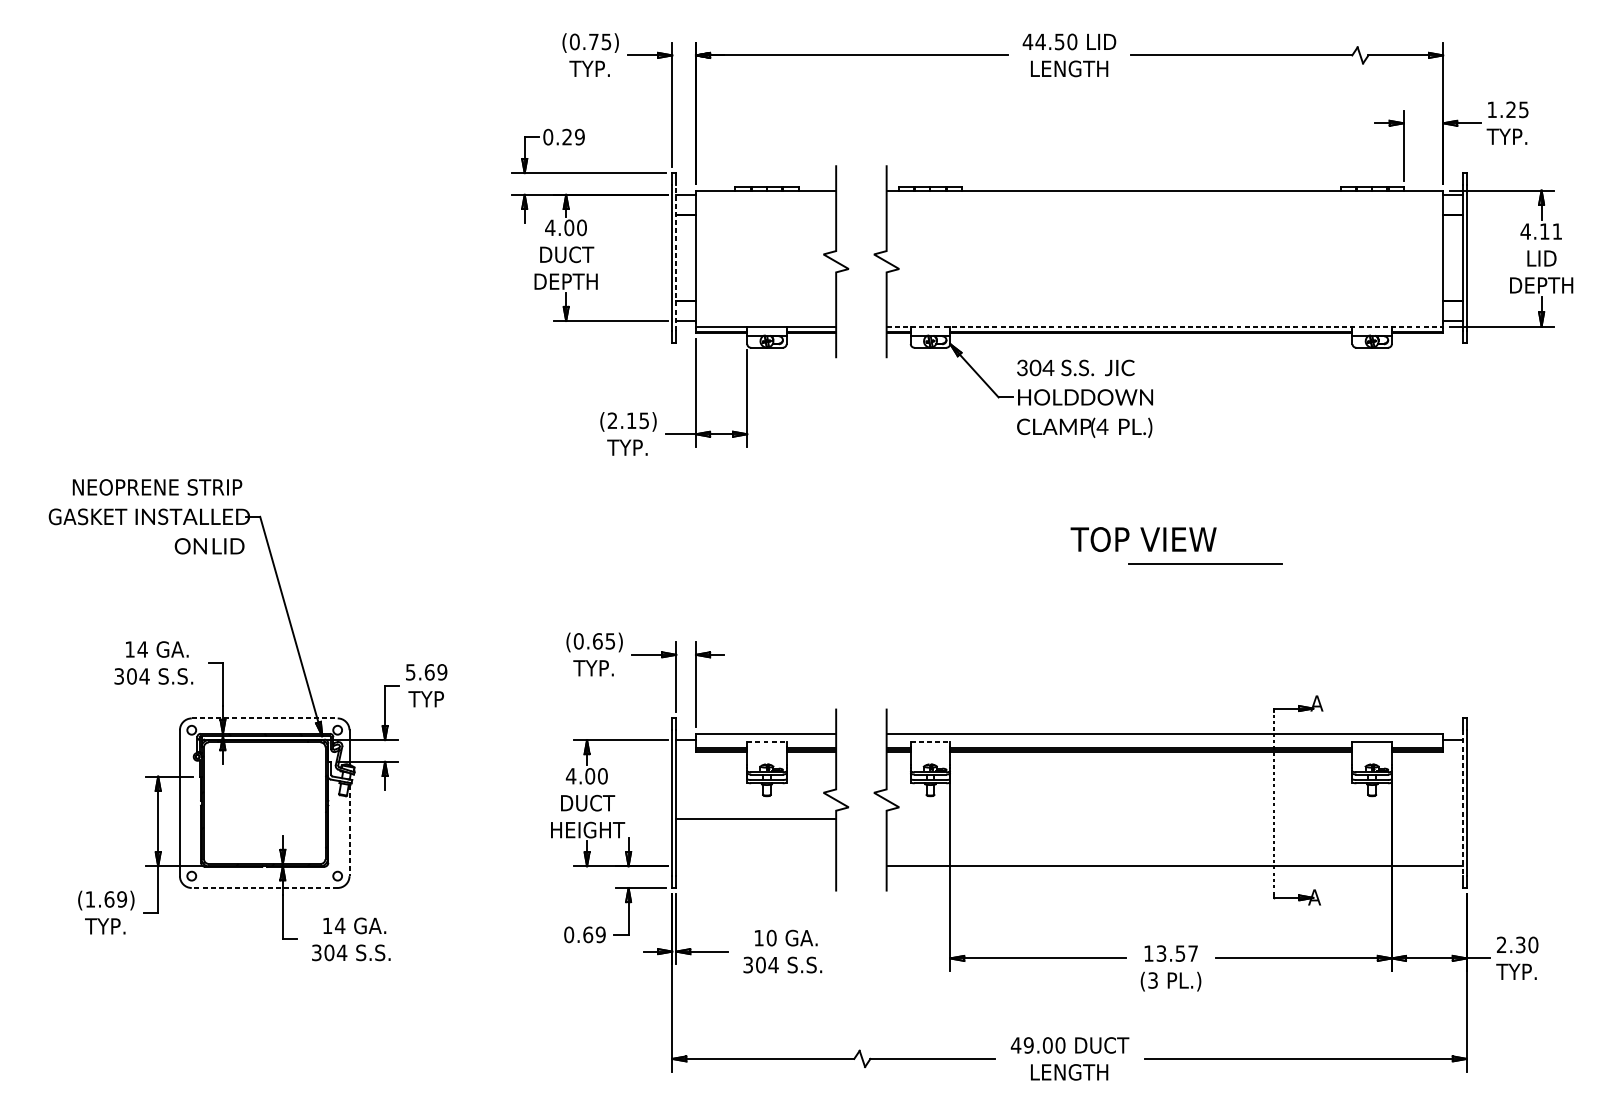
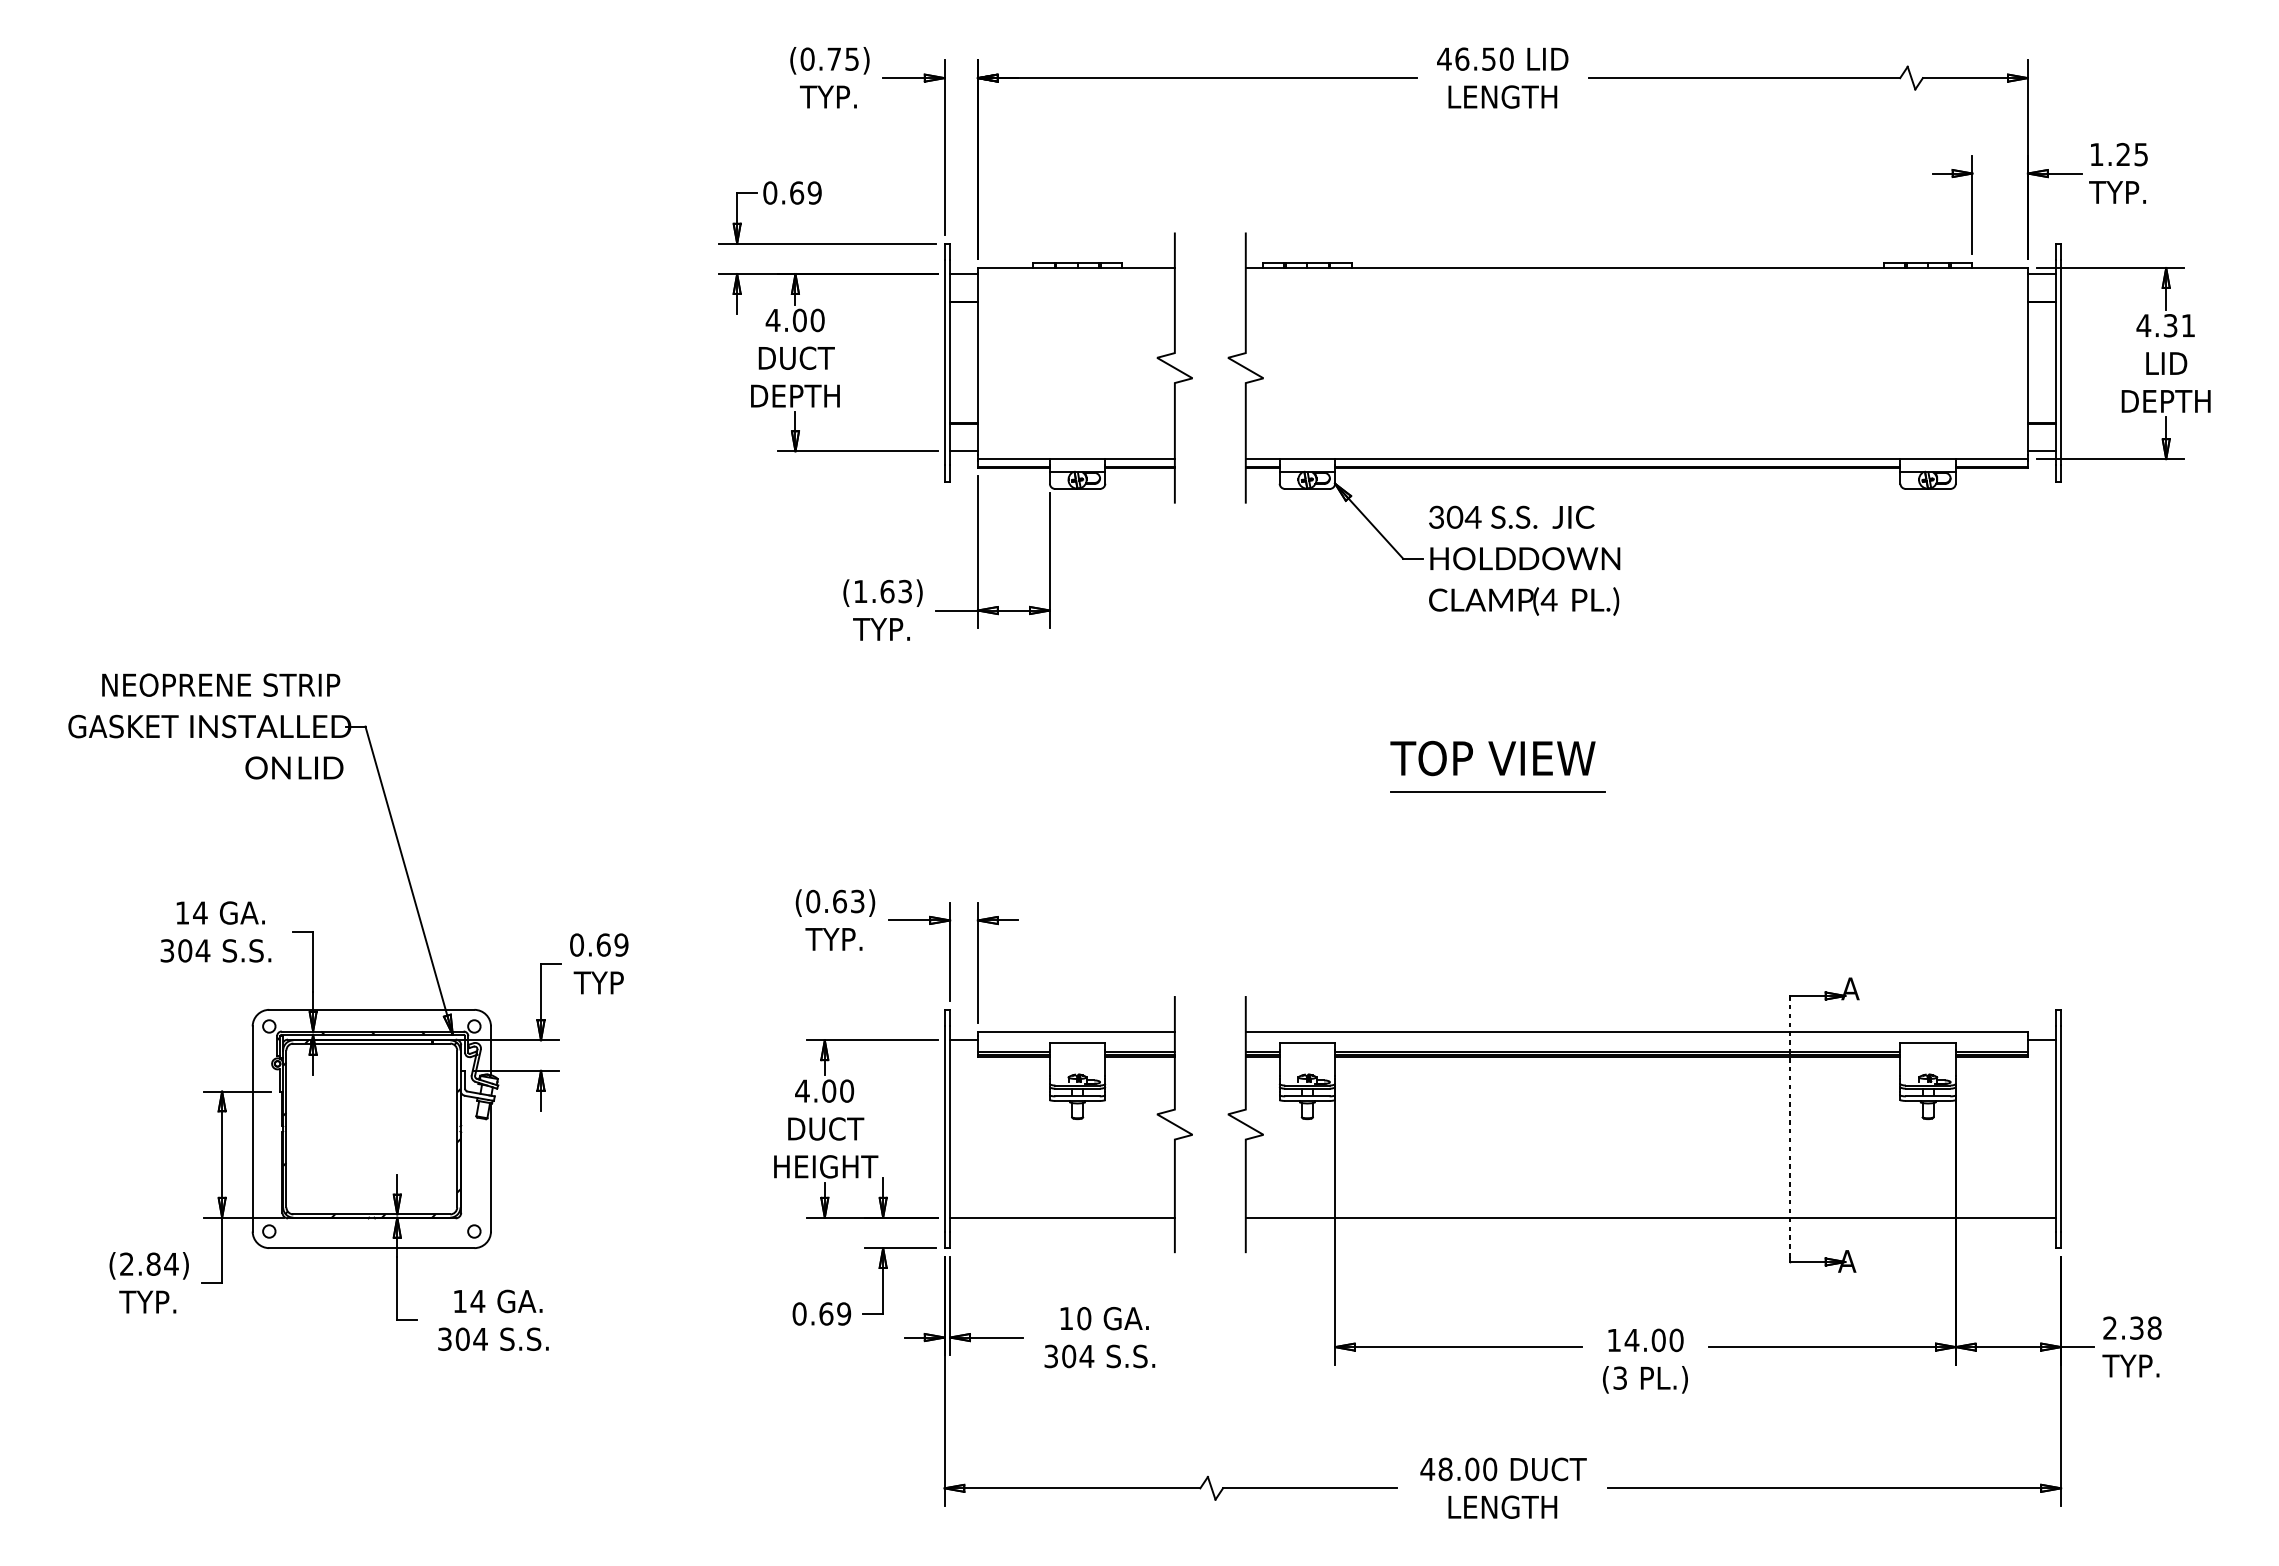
text: (1040, 41) -> (1461, 58), 44.50 -> 46.50
text: (567, 136) -> (797, 192), 0.29 -> 0.69
text: (1544, 231) -> (2170, 325), 4.11 -> 4.31
line: (676, 257) -> (950, 362), dashed -> solid
line: (1165, 326) -> (1637, 459), dashed -> solid
text: (628, 420) -> (882, 591), (2.15) -> (1.63)
text: (1143, 539) -> (1492, 758), moved
line: (1205, 563) -> (1497, 791), moved
text: (610, 640) -> (857, 900), (0.65) -> (0.63)
text: (411, 671) -> (577, 944), 5.69 -> 0.69
line: (264, 718) -> (371, 1009), dashed -> solid
line: (766, 741) -> (1077, 1042), dashed -> solid
line: (930, 741) -> (1307, 1042), dashed -> solid
line: (1462, 803) -> (2055, 1129), dashed -> solid
line: (756, 818) -> (1062, 1217), moved
line: (349, 830) -> (491, 1167), dashed -> solid
line: (264, 888) -> (371, 1248), dashed -> solid
text: (106, 898) -> (149, 1263), (1.69) -> (2.84)
text: (1533, 944) -> (2154, 1327), 2.30 -> 2.38
text: (1176, 953) -> (1653, 1340), 13.57 -> 14.00
text: (1028, 1045) -> (1445, 1469), 49.00 -> 48.00

